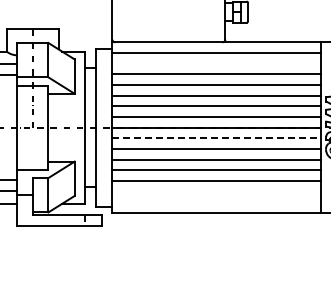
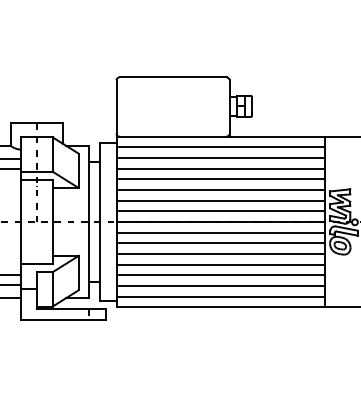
line: (216, 63) -> (220, 157), added
line: (217, 138) -> (221, 232), dashed -> solid
line: (216, 192) -> (220, 286), added
line: (216, 202) -> (220, 296), added

